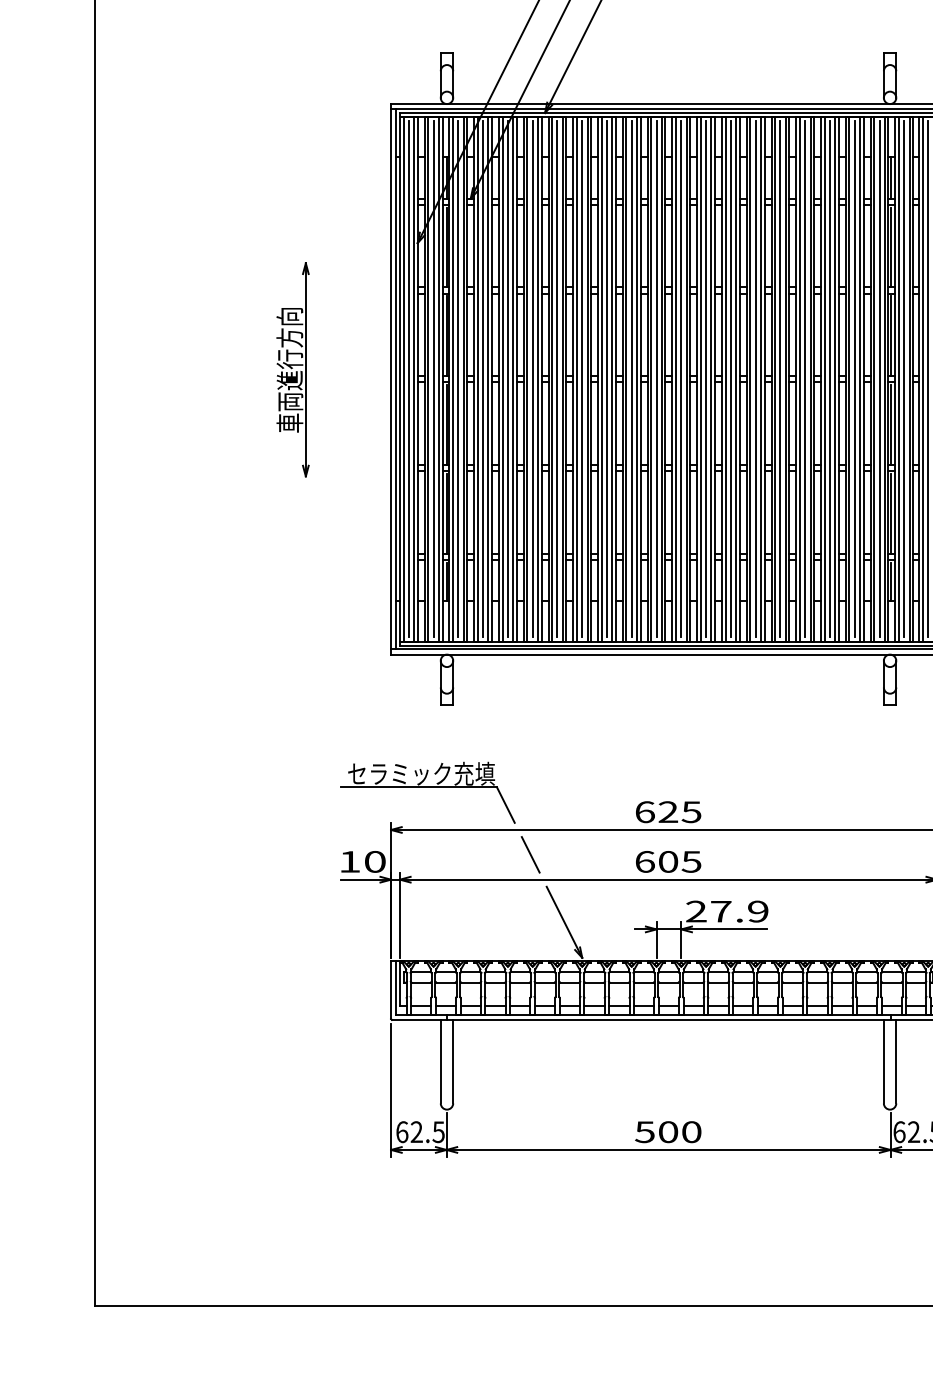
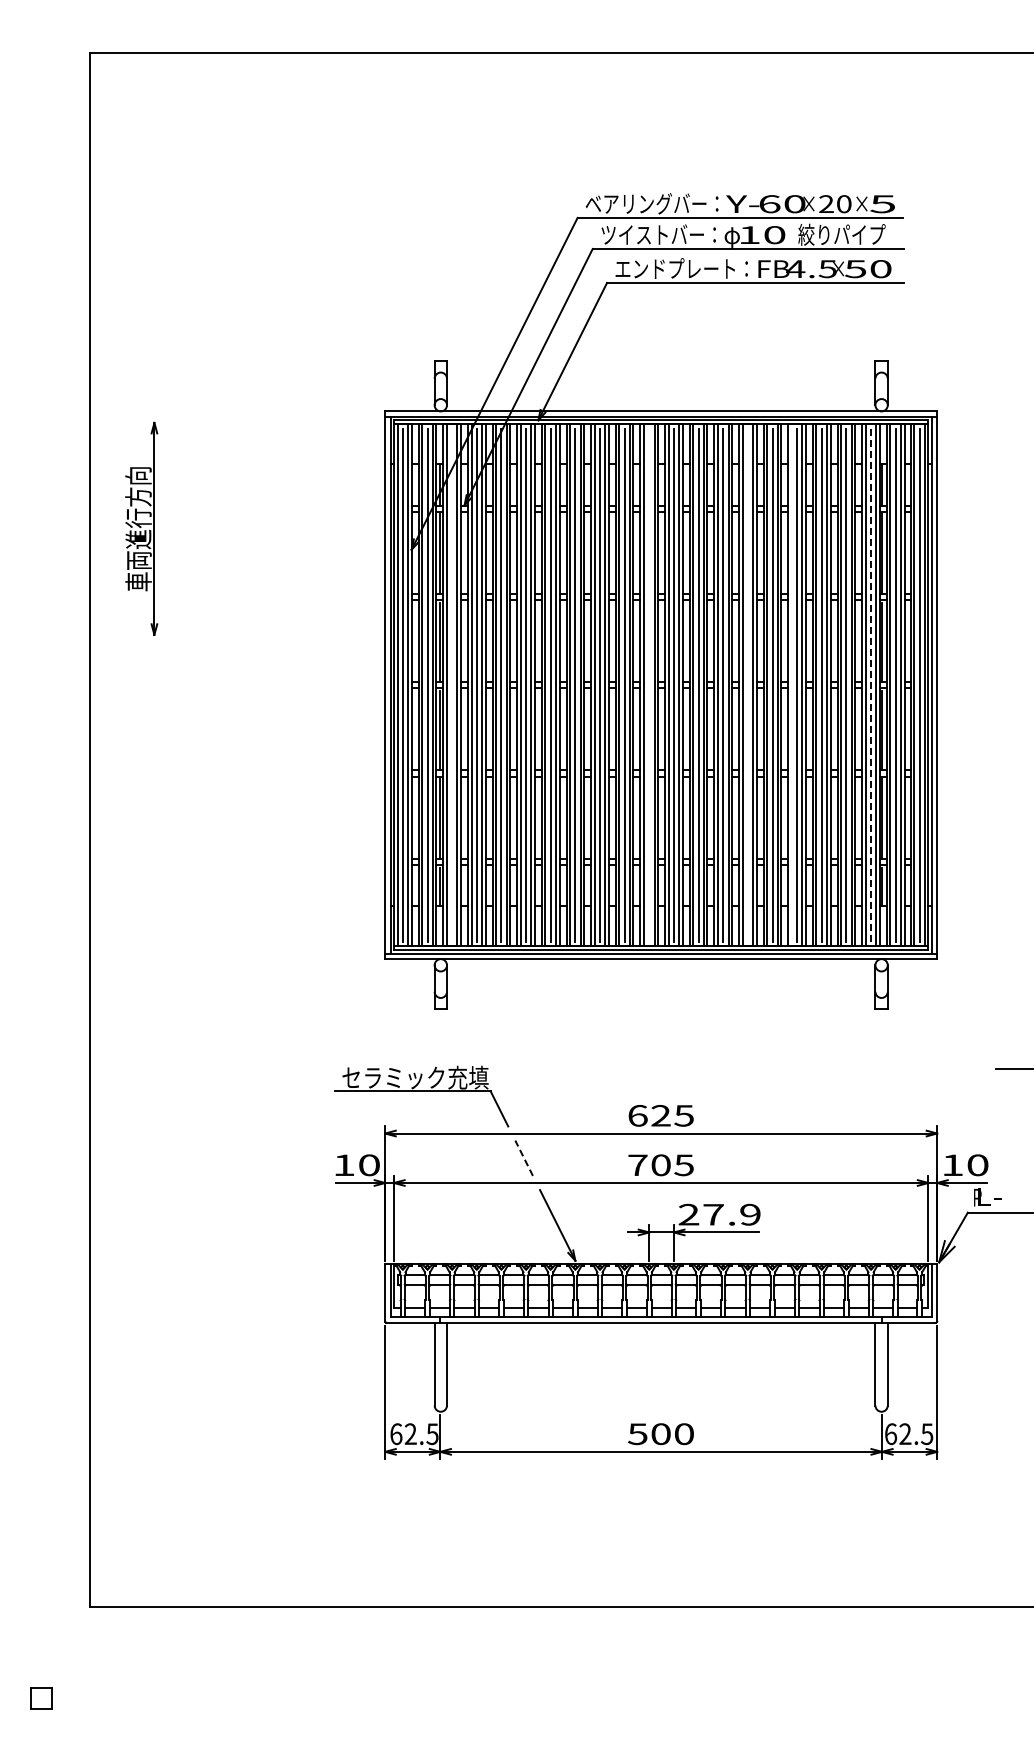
part: (292, 369) -> (141, 528), moved
line: (458, 378) -> (452, 684), removed
line: (656, 378) -> (649, 684), removed
line: (755, 378) -> (747, 684), removed
line: (799, 379) -> (791, 685), removed
line: (879, 379) -> (871, 685), solid -> dashed
line: (531, 855) -> (524, 1158), solid -> dashed
text: (644, 862) -> (637, 1165), 605 -> 705

